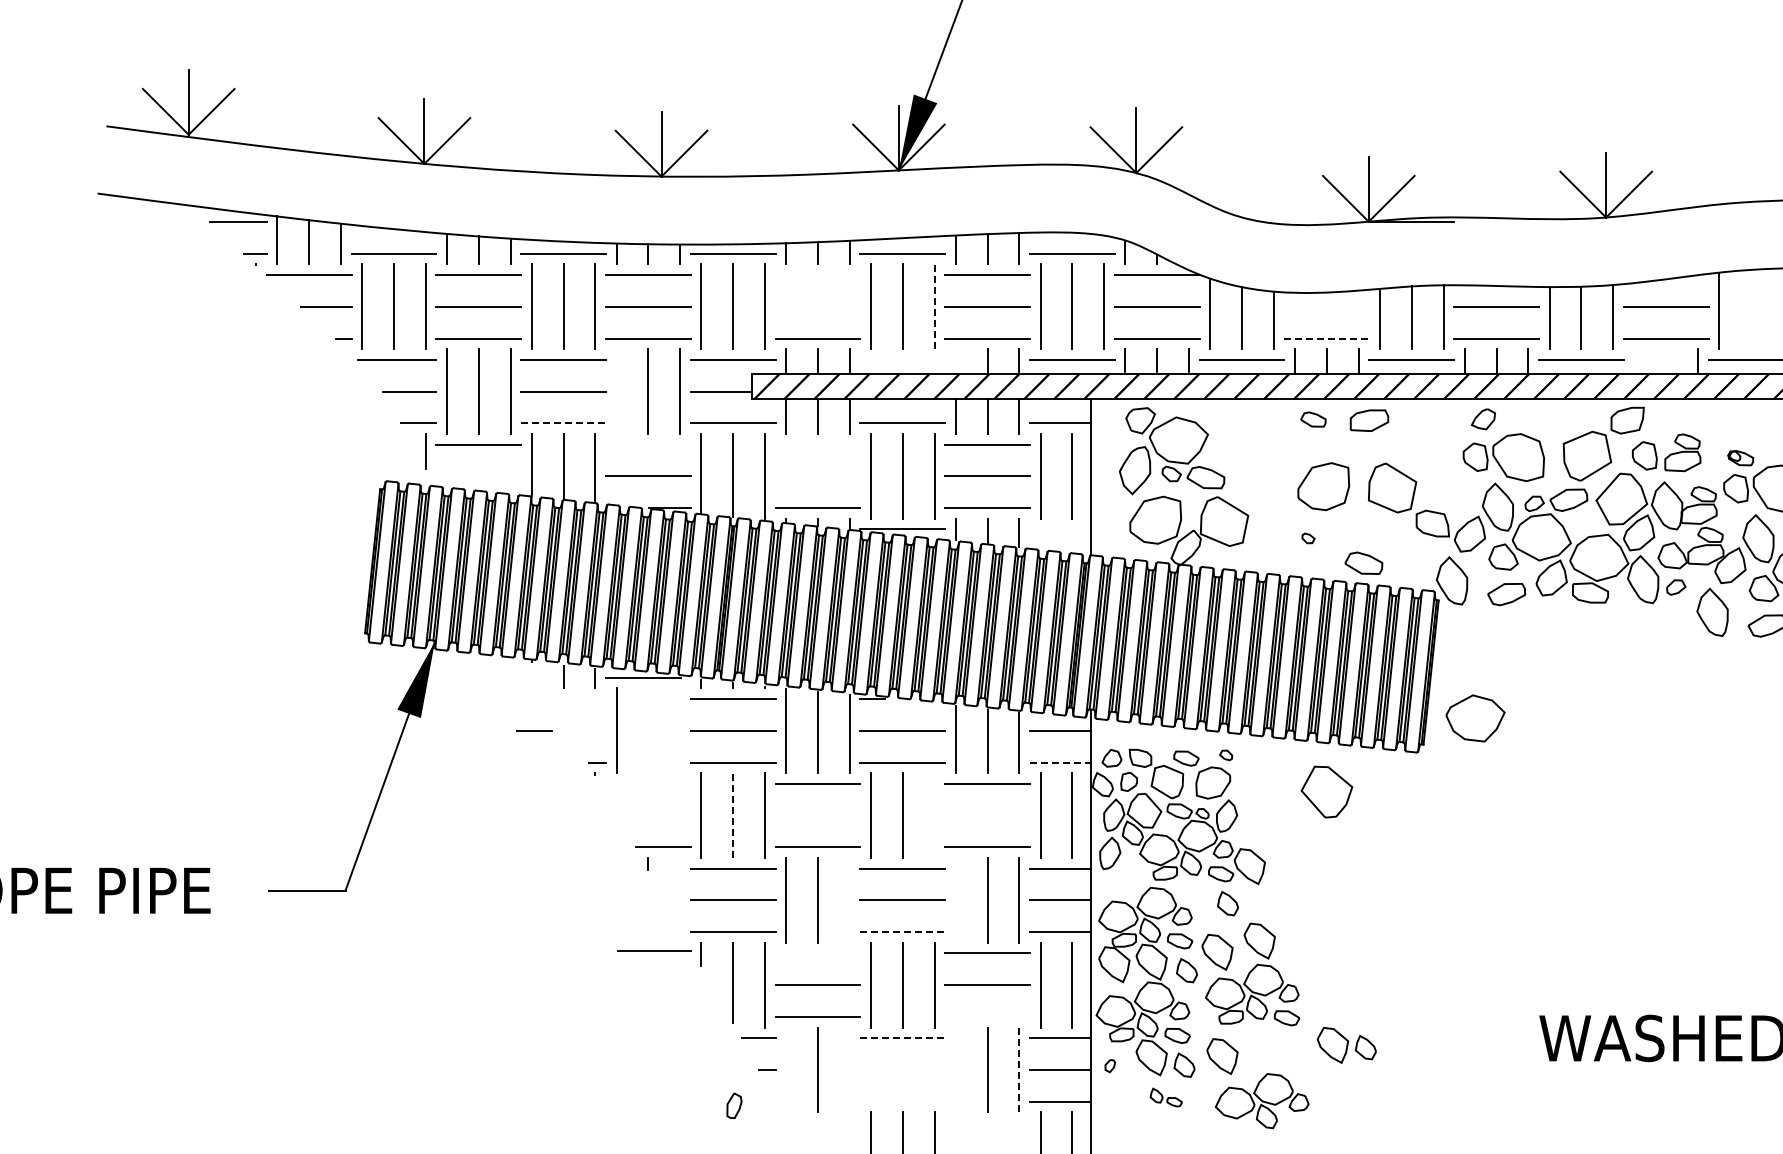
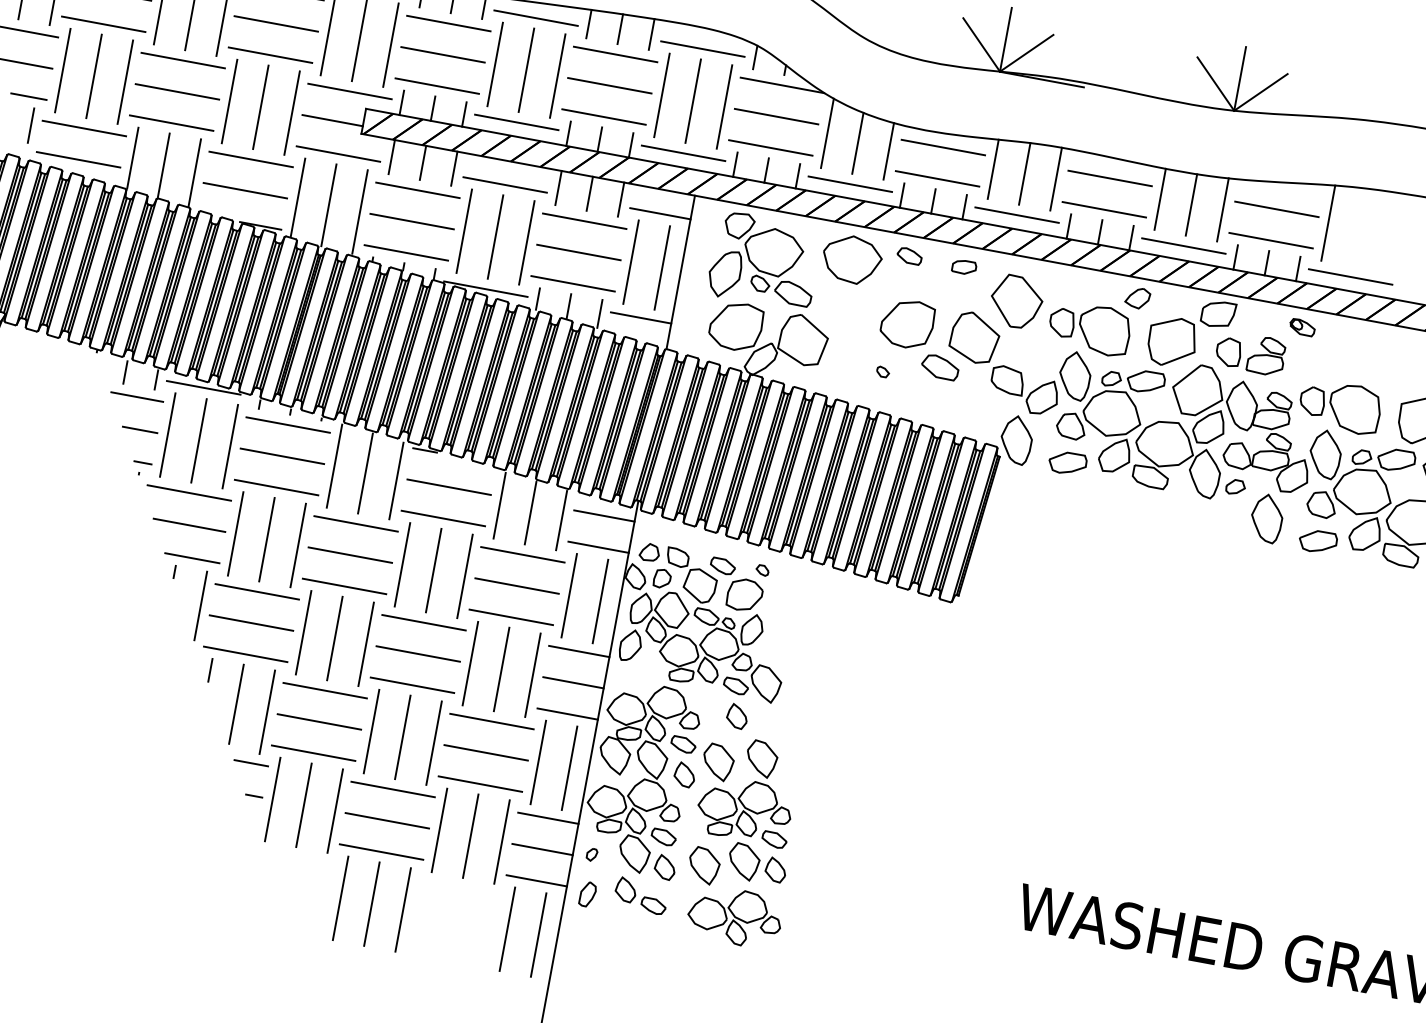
line: (817, 274) -> (448, 23), added
line: (817, 306) -> (442, 54), added
line: (934, 306) -> (557, 75), dashed -> solid
line: (1326, 306) -> (943, 147), added
line: (1327, 338) -> (938, 178), dashed -> solid
line: (902, 359) -> (516, 122), added
line: (955, 361) -> (568, 133), added
line: (1634, 361) -> (1235, 257), added
line: (1666, 361) -> (1267, 263), added
line: (616, 391) -> (229, 101), added
part: (1482, 419) -> (1136, 298), moved
part: (1368, 420) -> (963, 267), size x0.62
line: (564, 423) -> (172, 123), dashed -> solid
line: (648, 444) -> (251, 159), added
line: (817, 444) -> (417, 190), added
part: (1740, 458) -> (1302, 327), moved
line: (478, 476) -> (78, 159), added
line: (817, 476) -> (411, 221), added
line: (1060, 529) -> (640, 318), added
part: (1363, 562) -> (940, 366), moved
line: (579, 698) -> (137, 396), added
part: (1475, 718) -> (852, 259), moved
line: (534, 730) -> (140, 429), moved
line: (648, 730) -> (199, 440), added
line: (680, 730) -> (230, 446), added
line: (1060, 762) -> (598, 547), dashed -> solid
line: (648, 783) -> (189, 492), added
part: (1326, 791) -> (1016, 301), moved
line: (733, 815) -> (267, 539), dashed -> solid
line: (817, 815) -> (349, 555), added
line: (934, 815) -> (464, 576), added
line: (987, 815) -> (516, 585), added
line: (680, 892) -> (201, 605), added
line: (849, 899) -> (365, 643), added
line: (955, 899) -> (470, 662), added
line: (903, 932) -> (413, 685), dashed -> solid
line: (654, 950) -> (189, 525), moved
line: (817, 953) -> (324, 690), added
line: (987, 1016) -> (480, 783), added
line: (903, 1038) -> (393, 789), dashed -> solid
part: (1346, 1045) -> (757, 864), moved
line: (785, 1069) -> (272, 798), added
line: (849, 1069) -> (334, 810), added
line: (902, 1069) -> (387, 820), added
line: (955, 1069) -> (439, 829), added
line: (1019, 1069) -> (502, 841), dashed -> solid
part: (1166, 1097) -> (641, 895), size x1.67
line: (902, 1101) -> (381, 851), added
part: (734, 1105) -> (587, 894), moved

